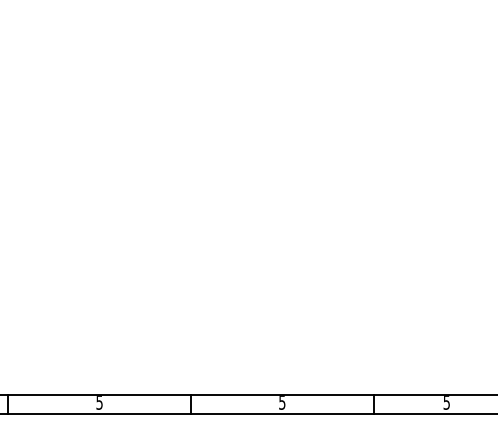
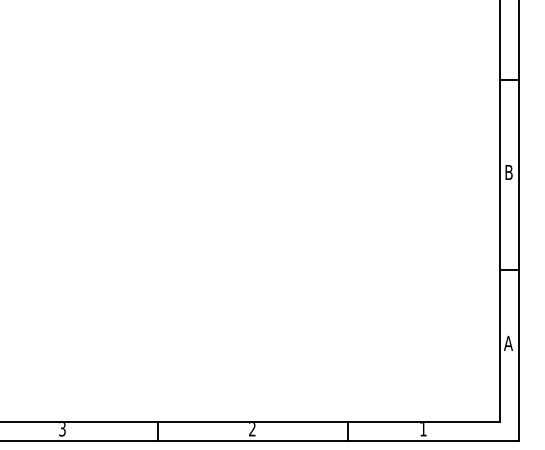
text: (99, 403) -> (62, 429), 5 -> 3
text: (282, 403) -> (252, 429), 5 -> 2
text: (446, 403) -> (423, 429), 5 -> 1

